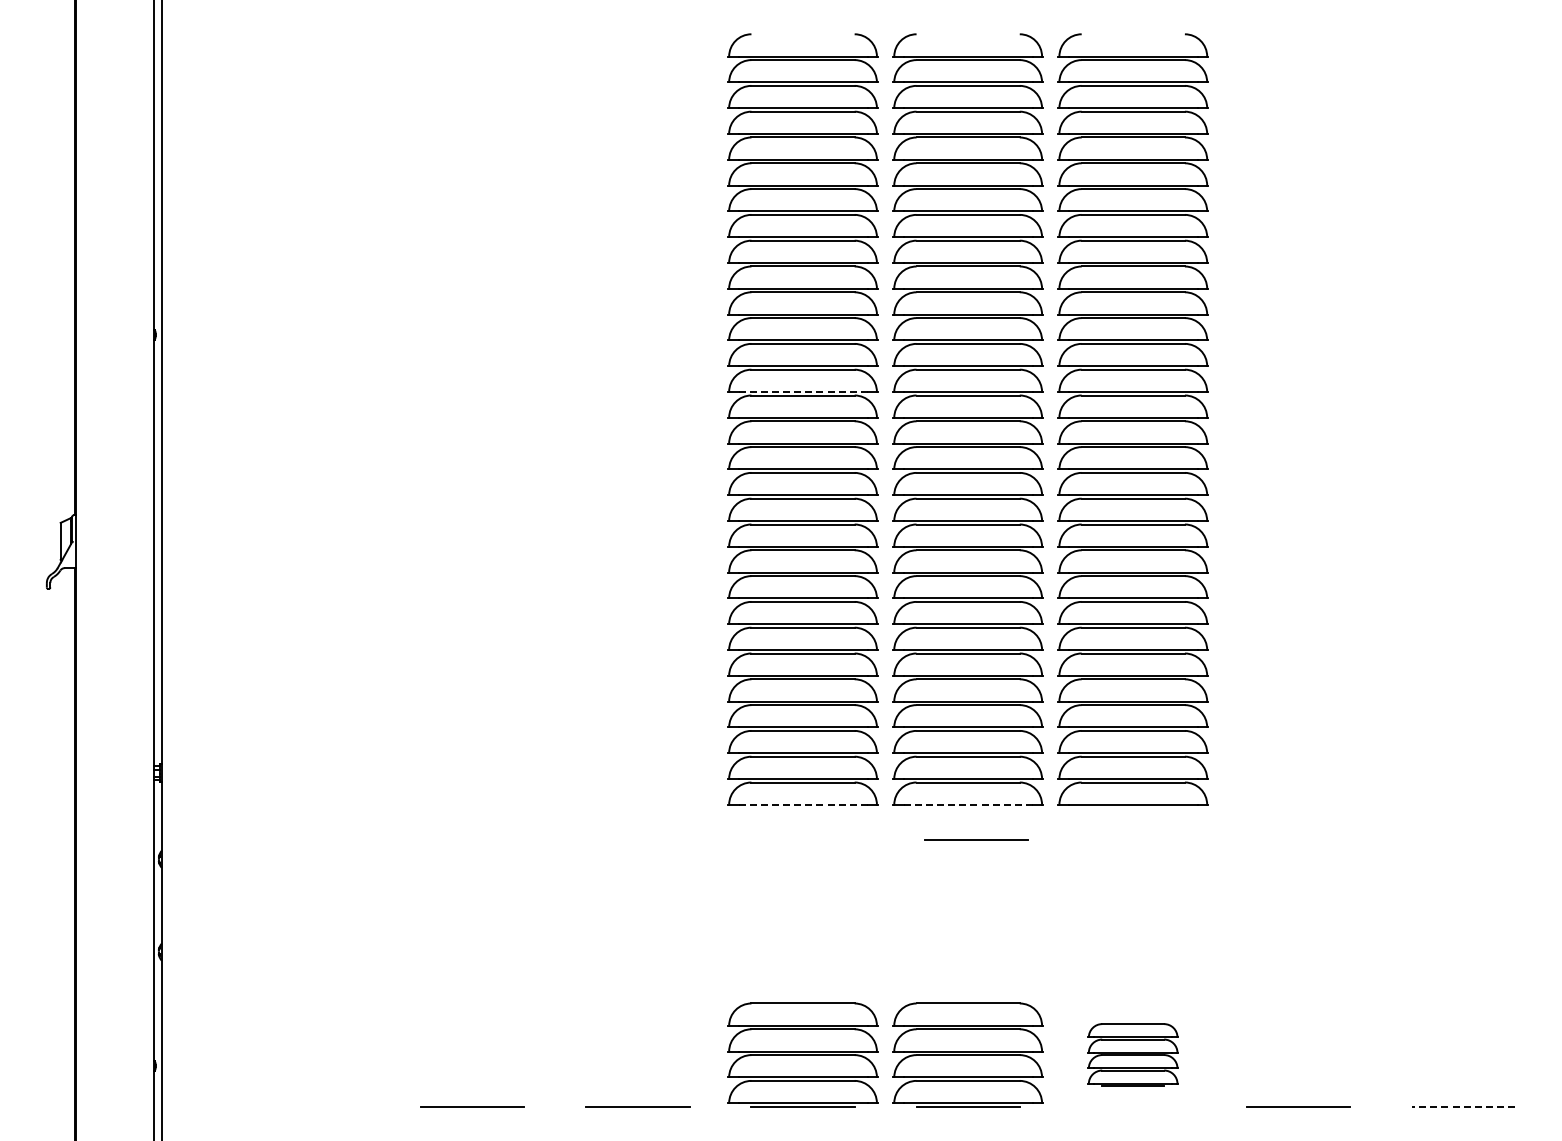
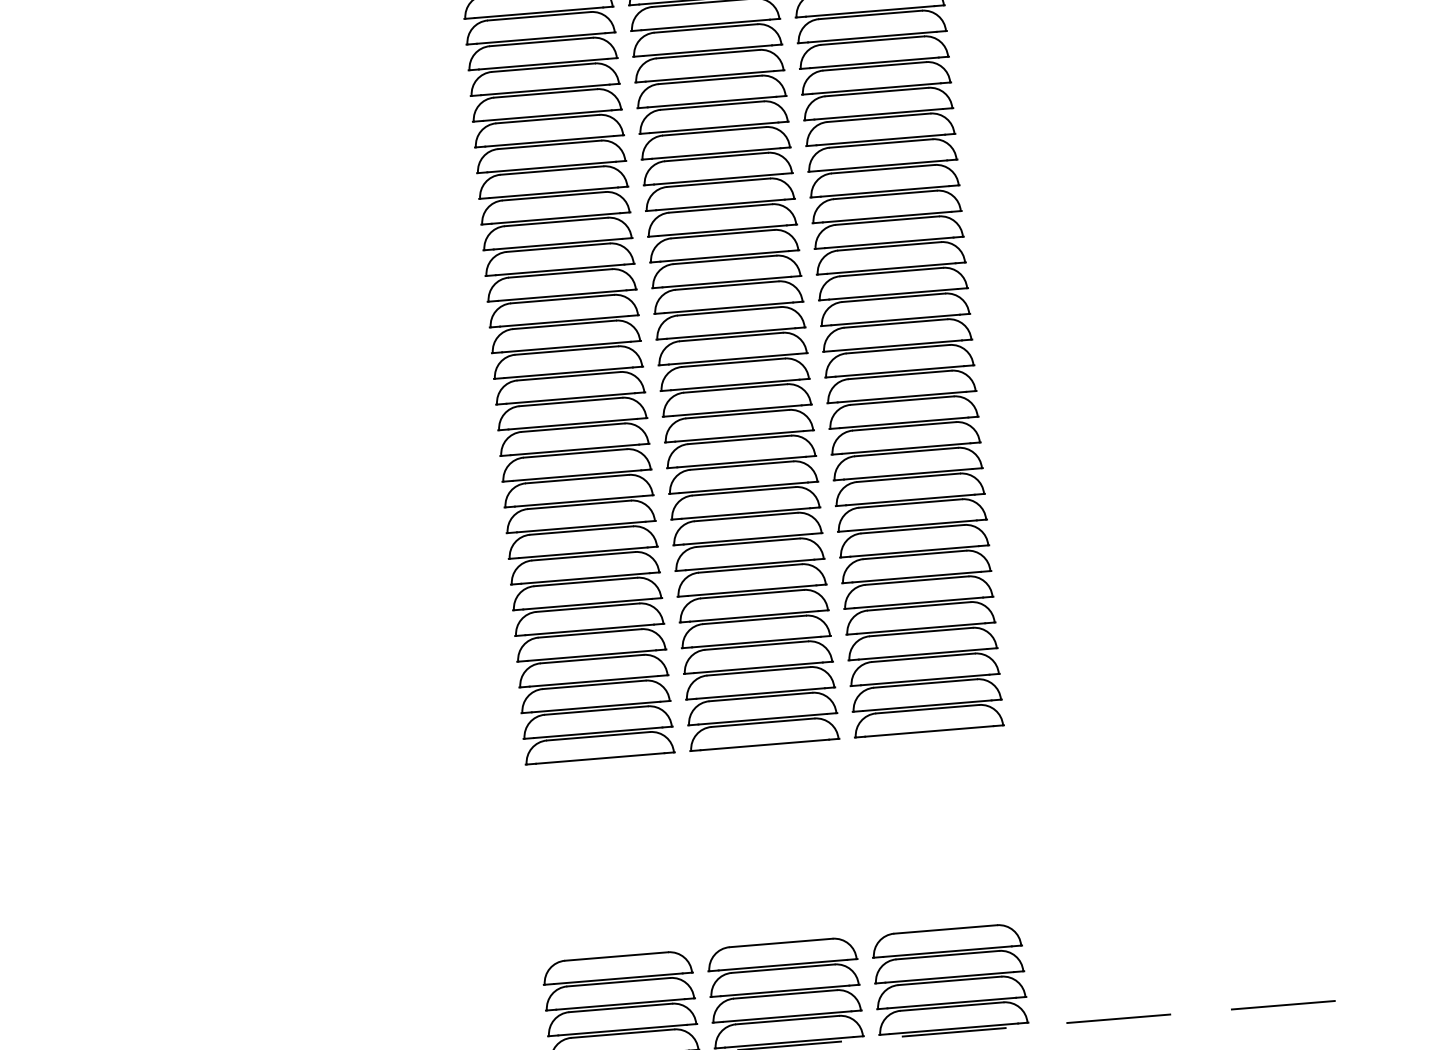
line: (803, 391) -> (566, 346), dashed -> solid
line: (803, 804) -> (600, 758), dashed -> solid
line: (968, 804) -> (765, 744), dashed -> solid
line: (976, 839) -> (776, 778), removed
part: (1132, 1054) -> (949, 980), size x1.67
line: (1463, 1106) -> (1283, 1005), dashed -> solid

